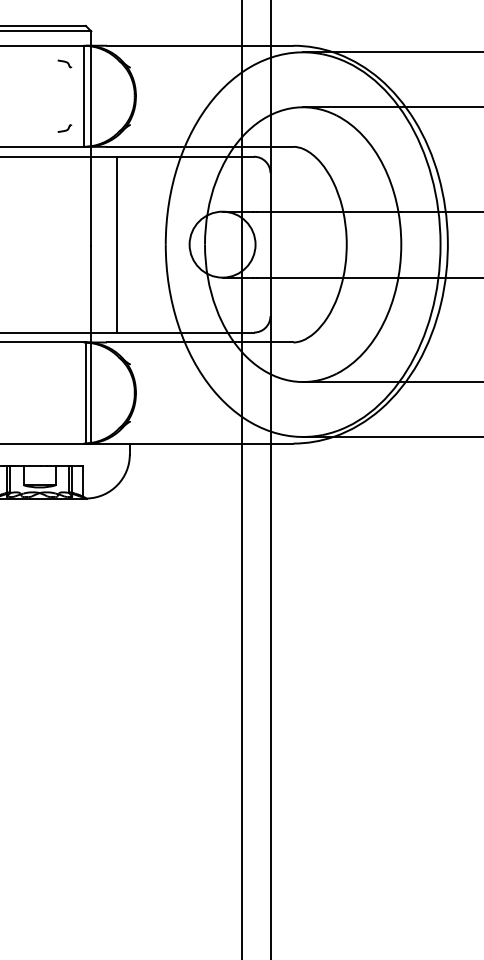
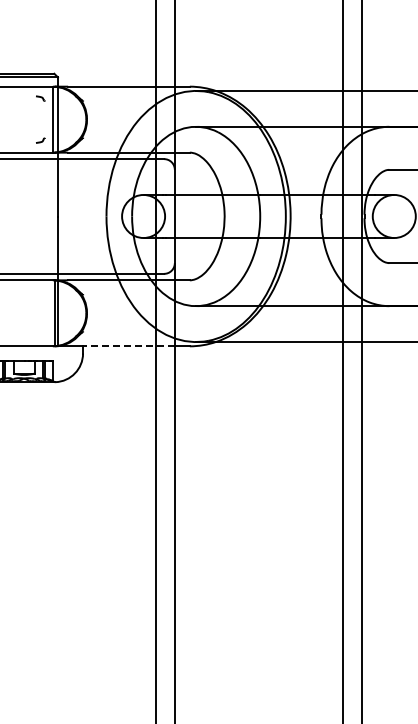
line: (116, 244) -> (74, 216), removed
line: (199, 443) -> (128, 346), solid -> dashed

